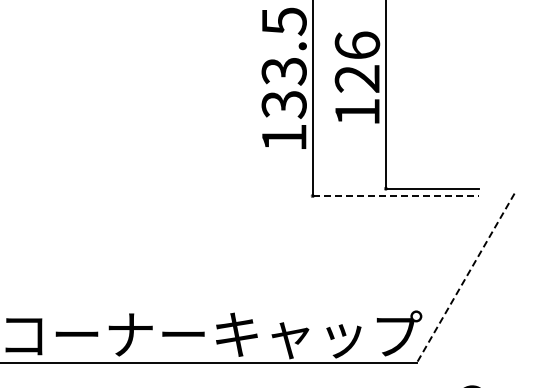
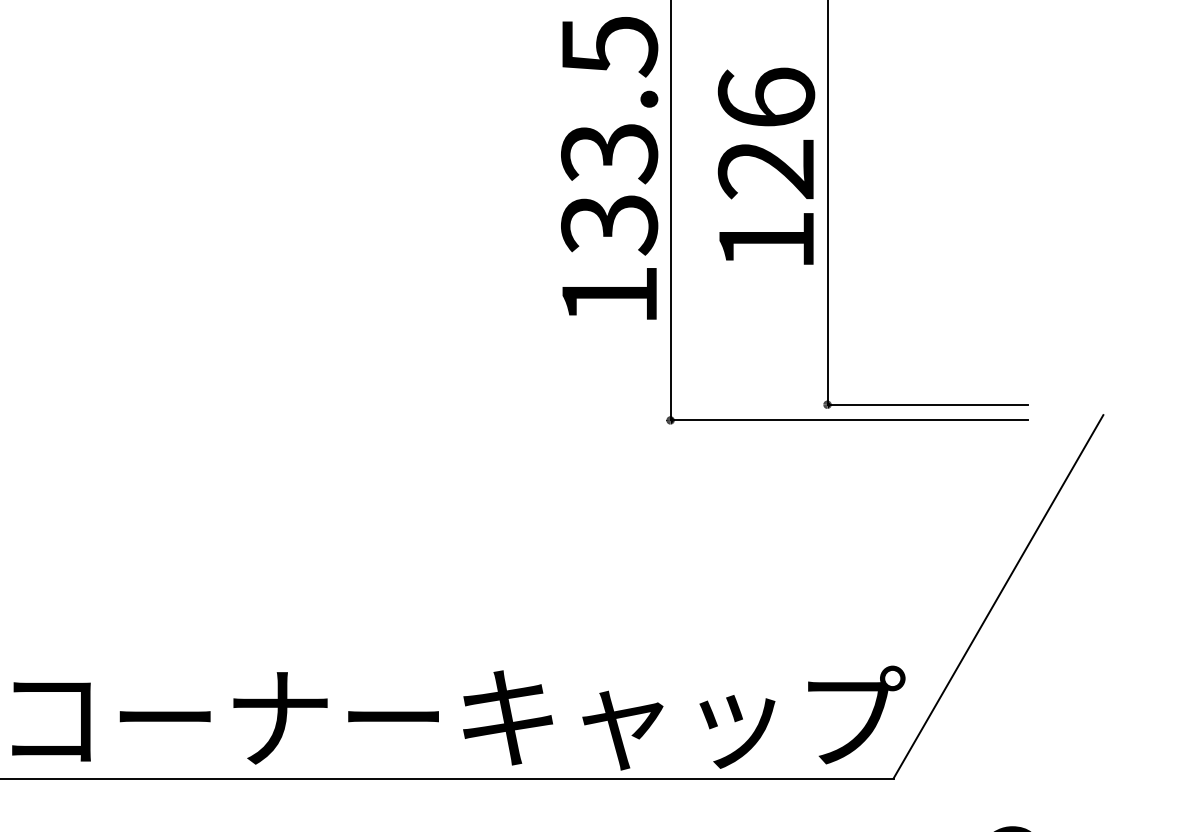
line: (396, 196) -> (850, 421), dashed -> solid
line: (465, 278) -> (998, 597), dashed -> solid

